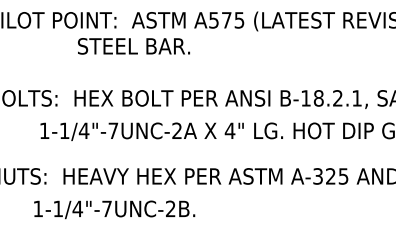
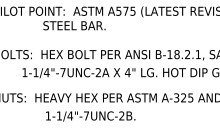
text: (114, 209) -> (90, 116), moved

